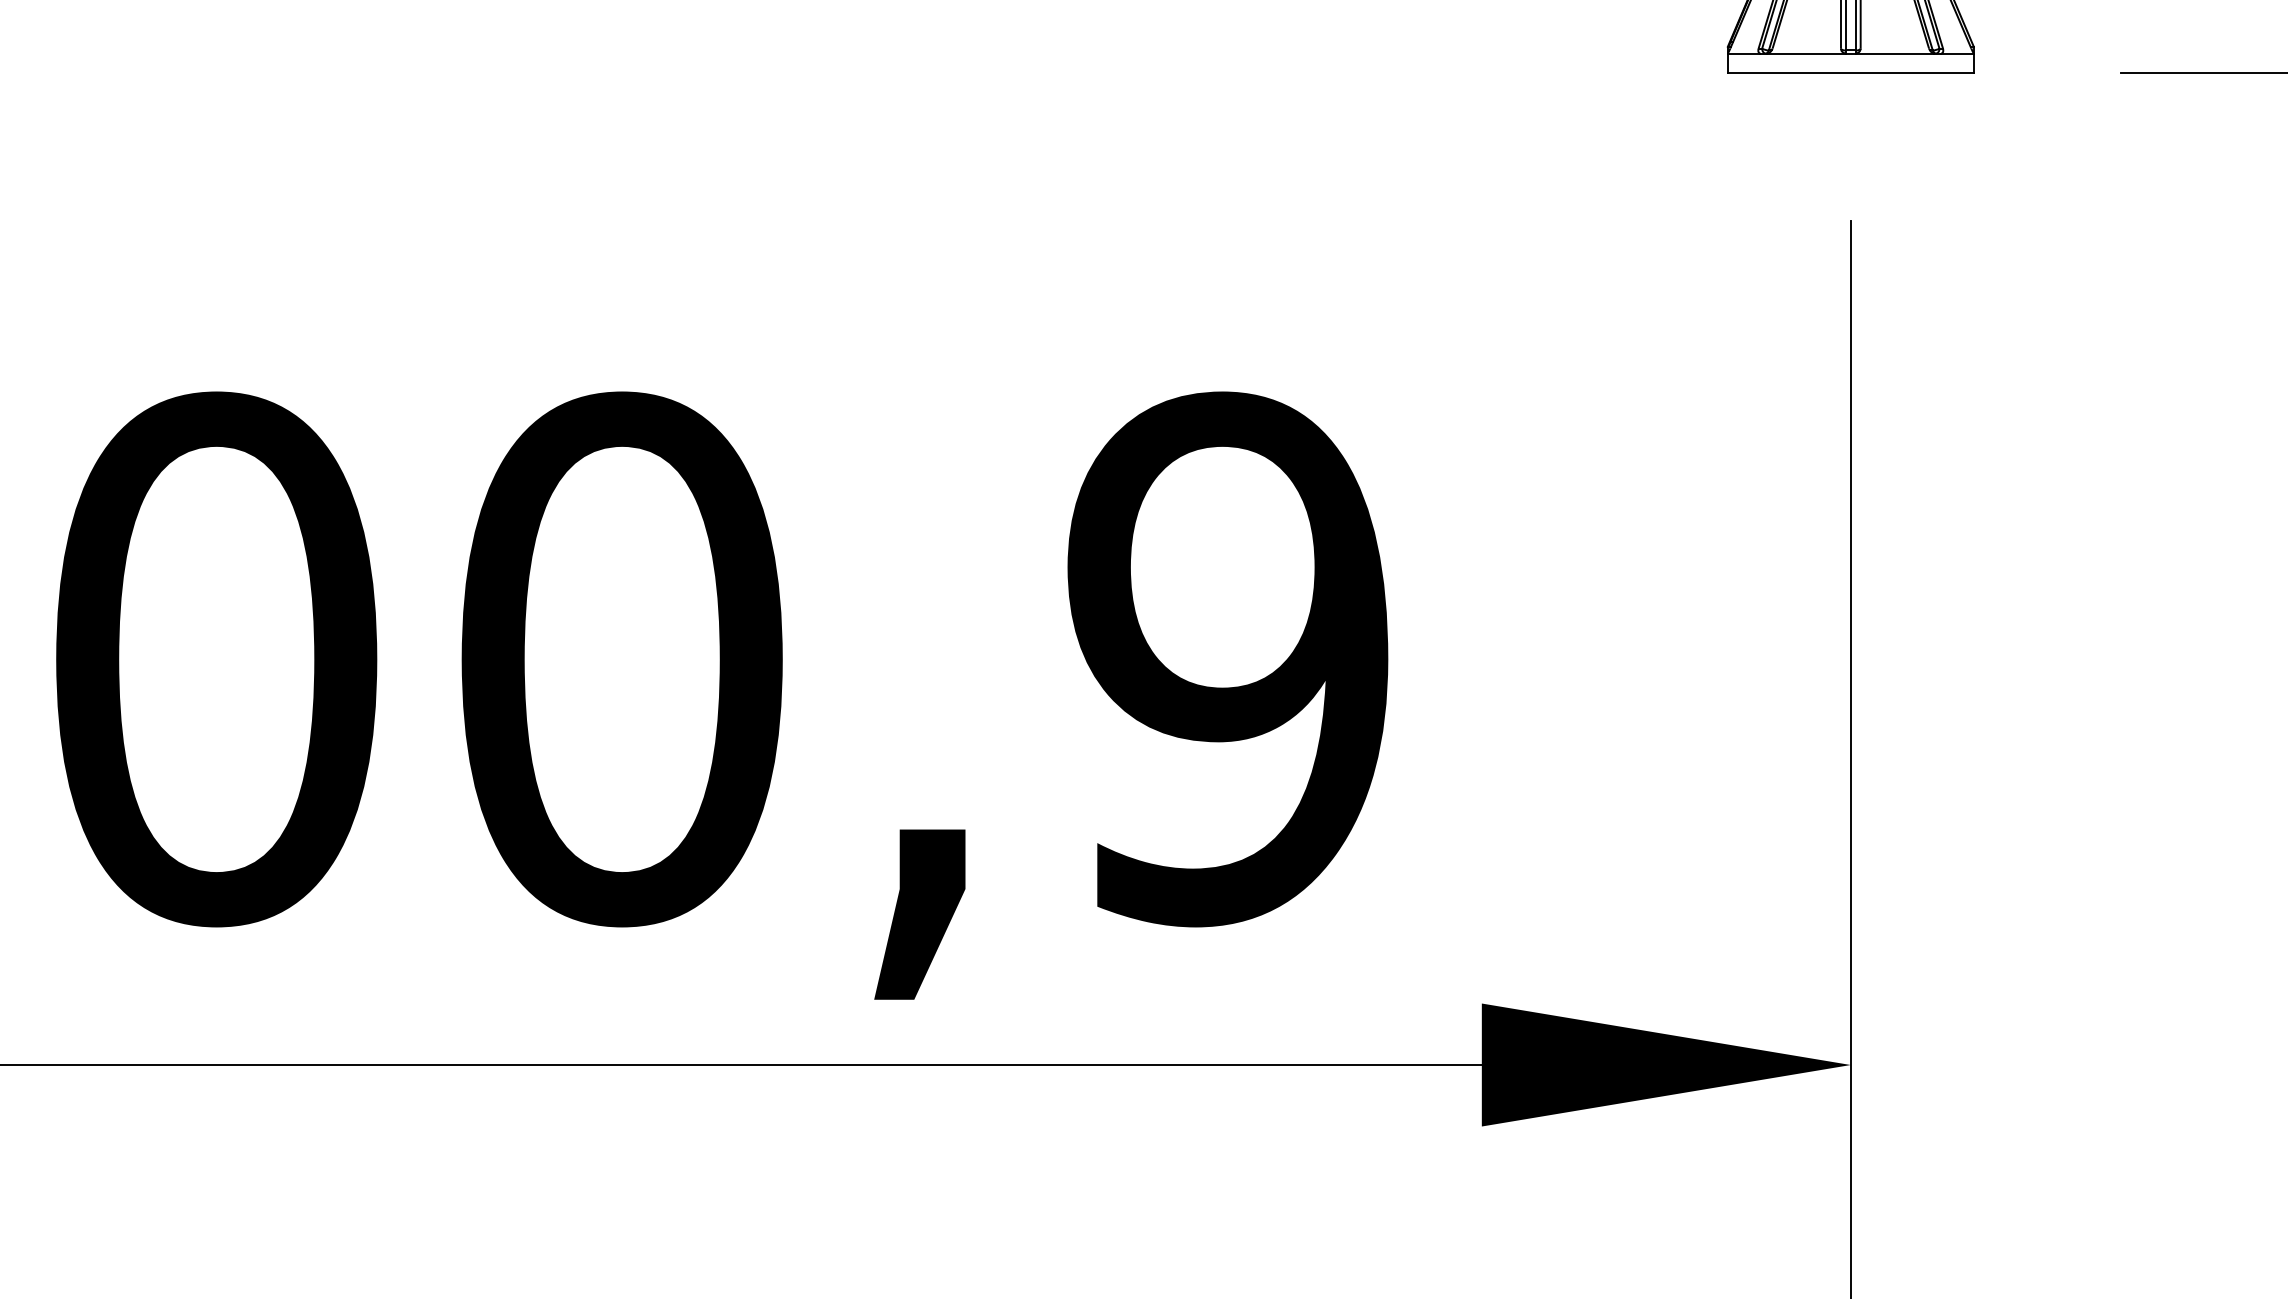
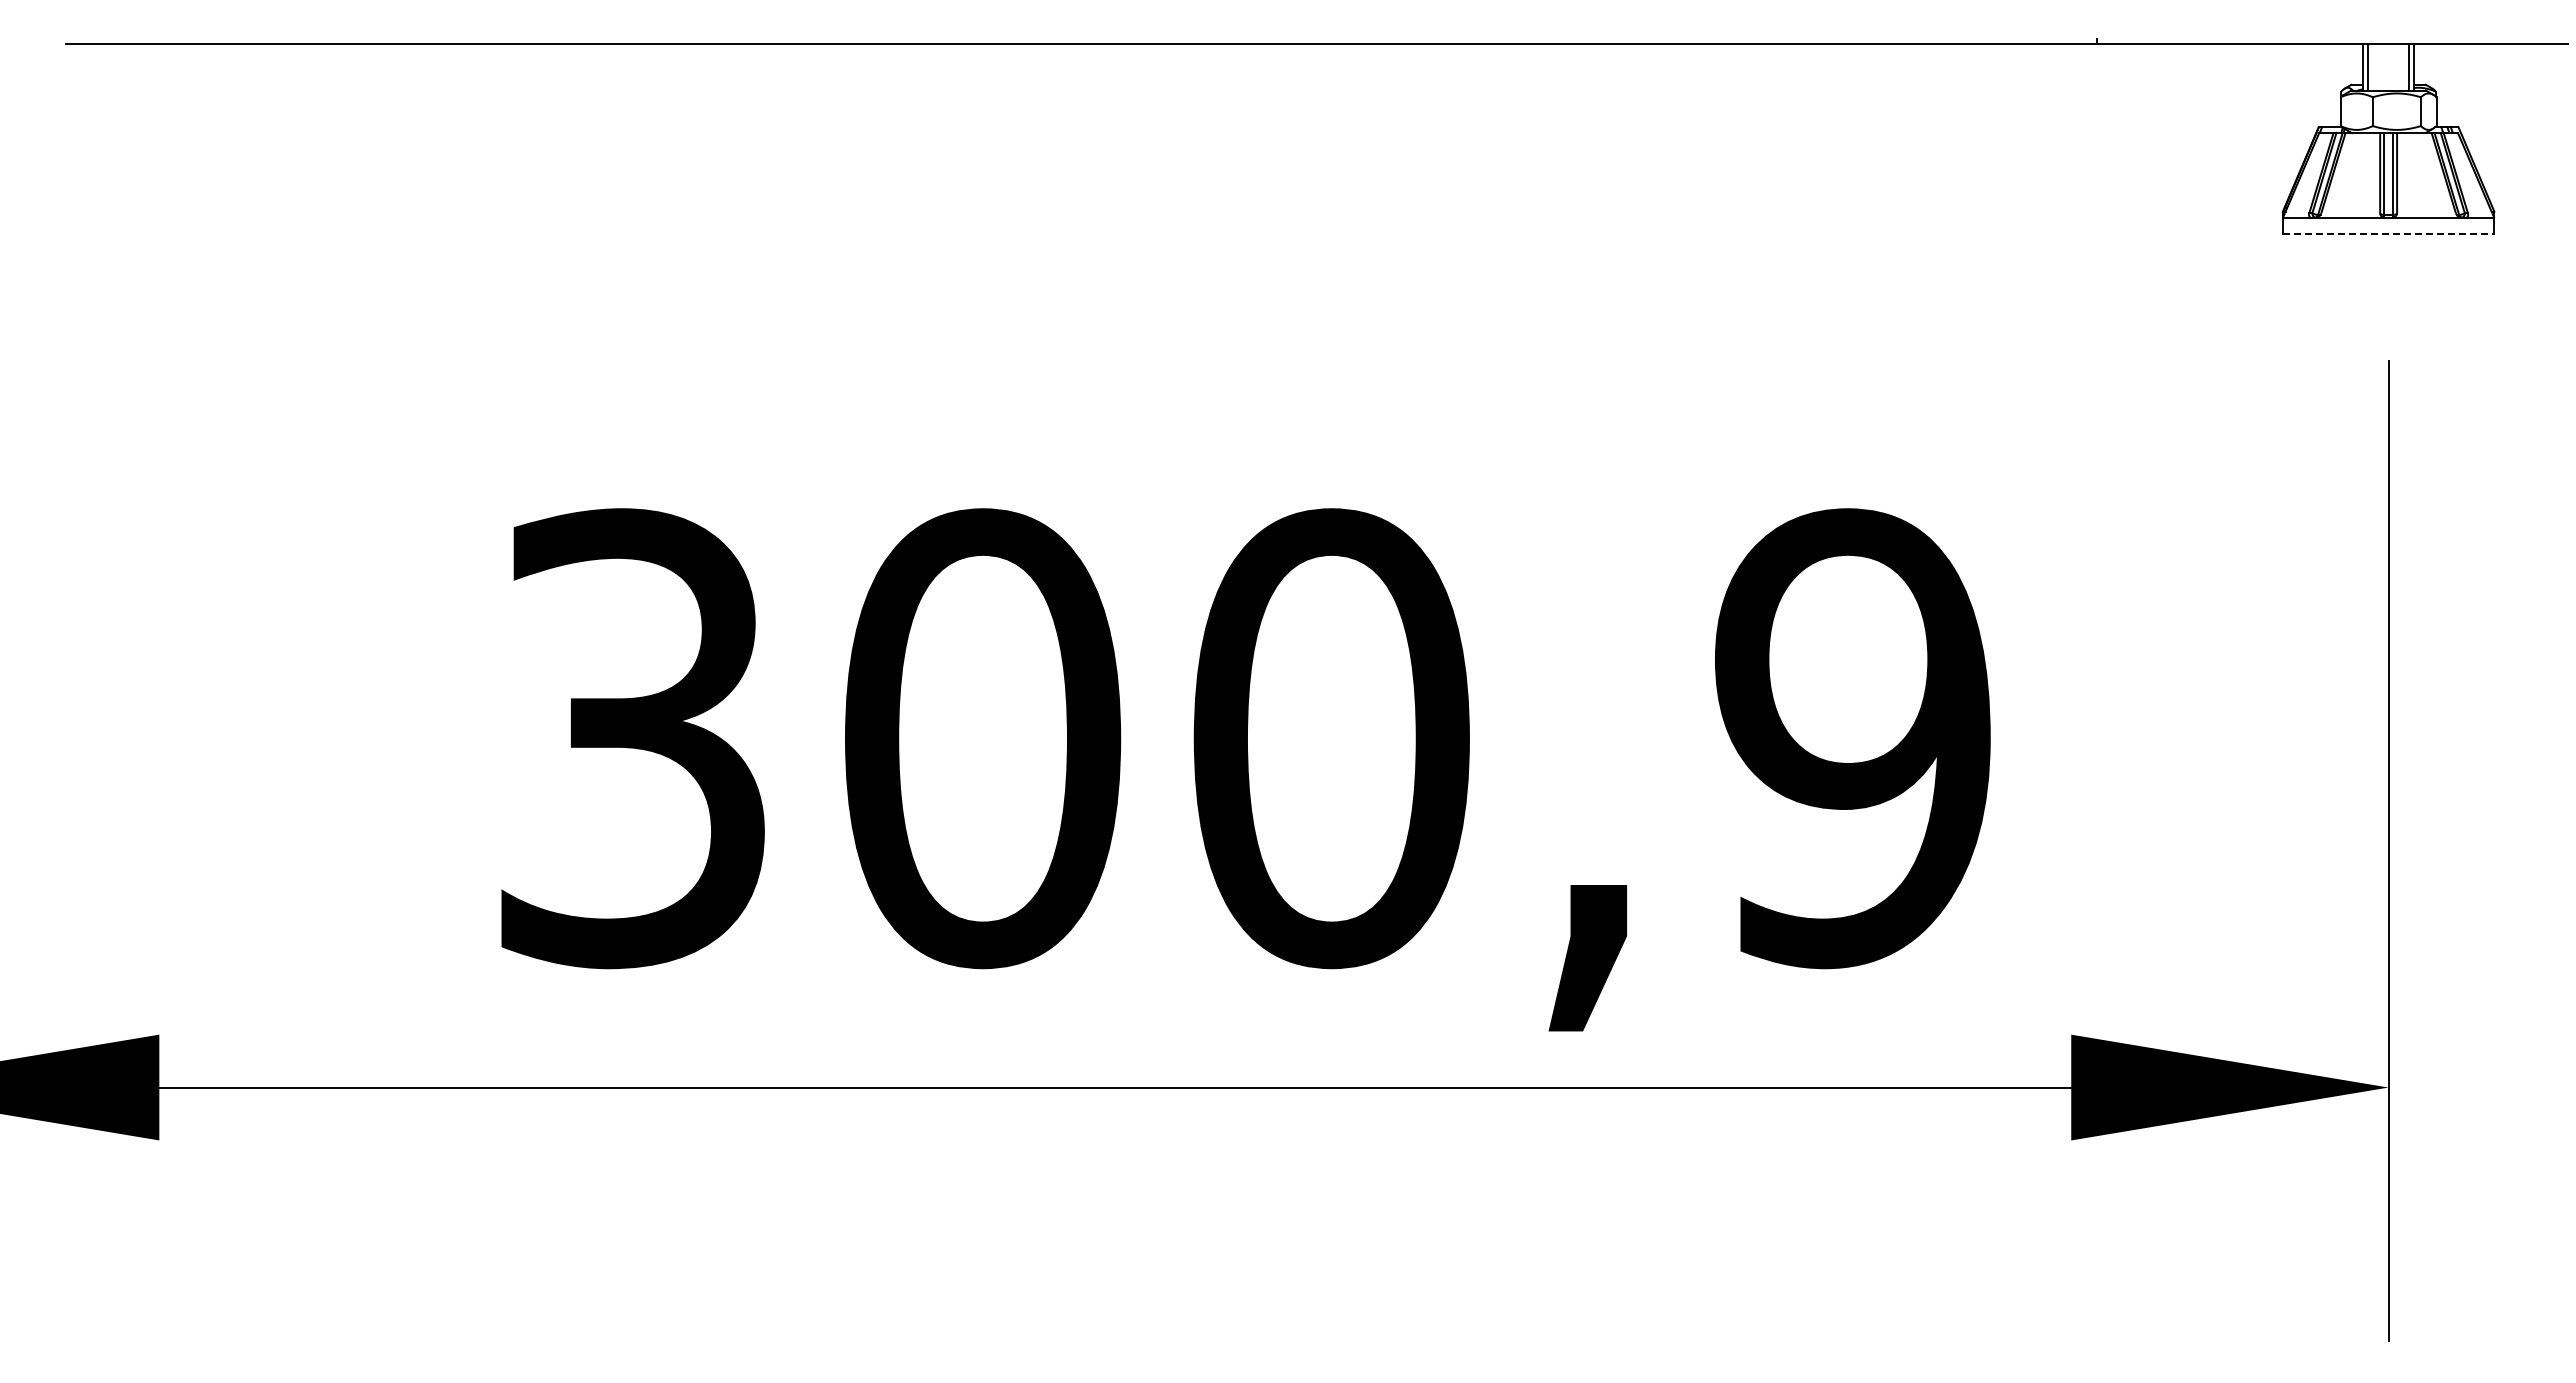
line: (1850, 73) -> (2388, 234), solid -> dashed

